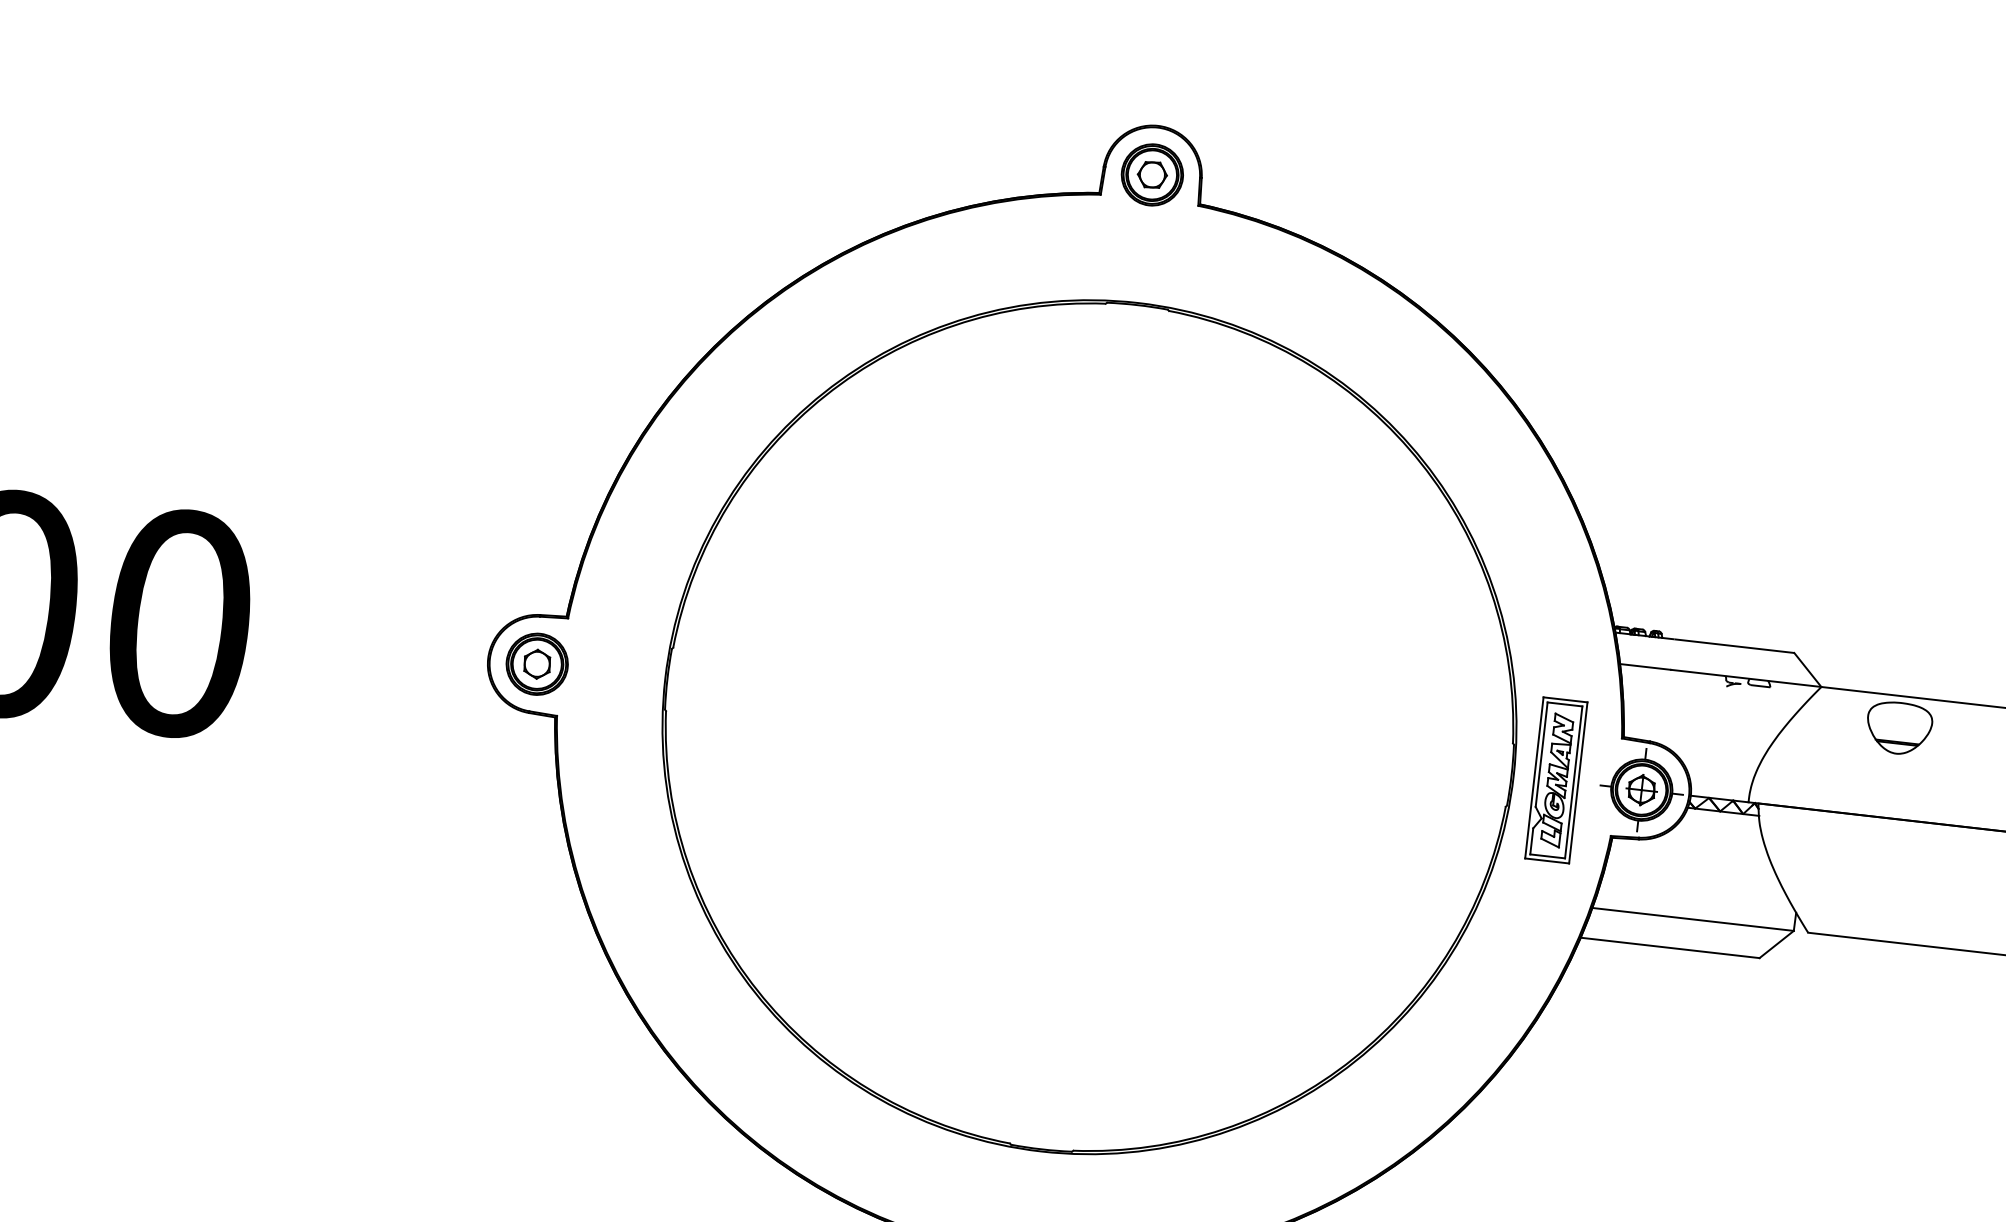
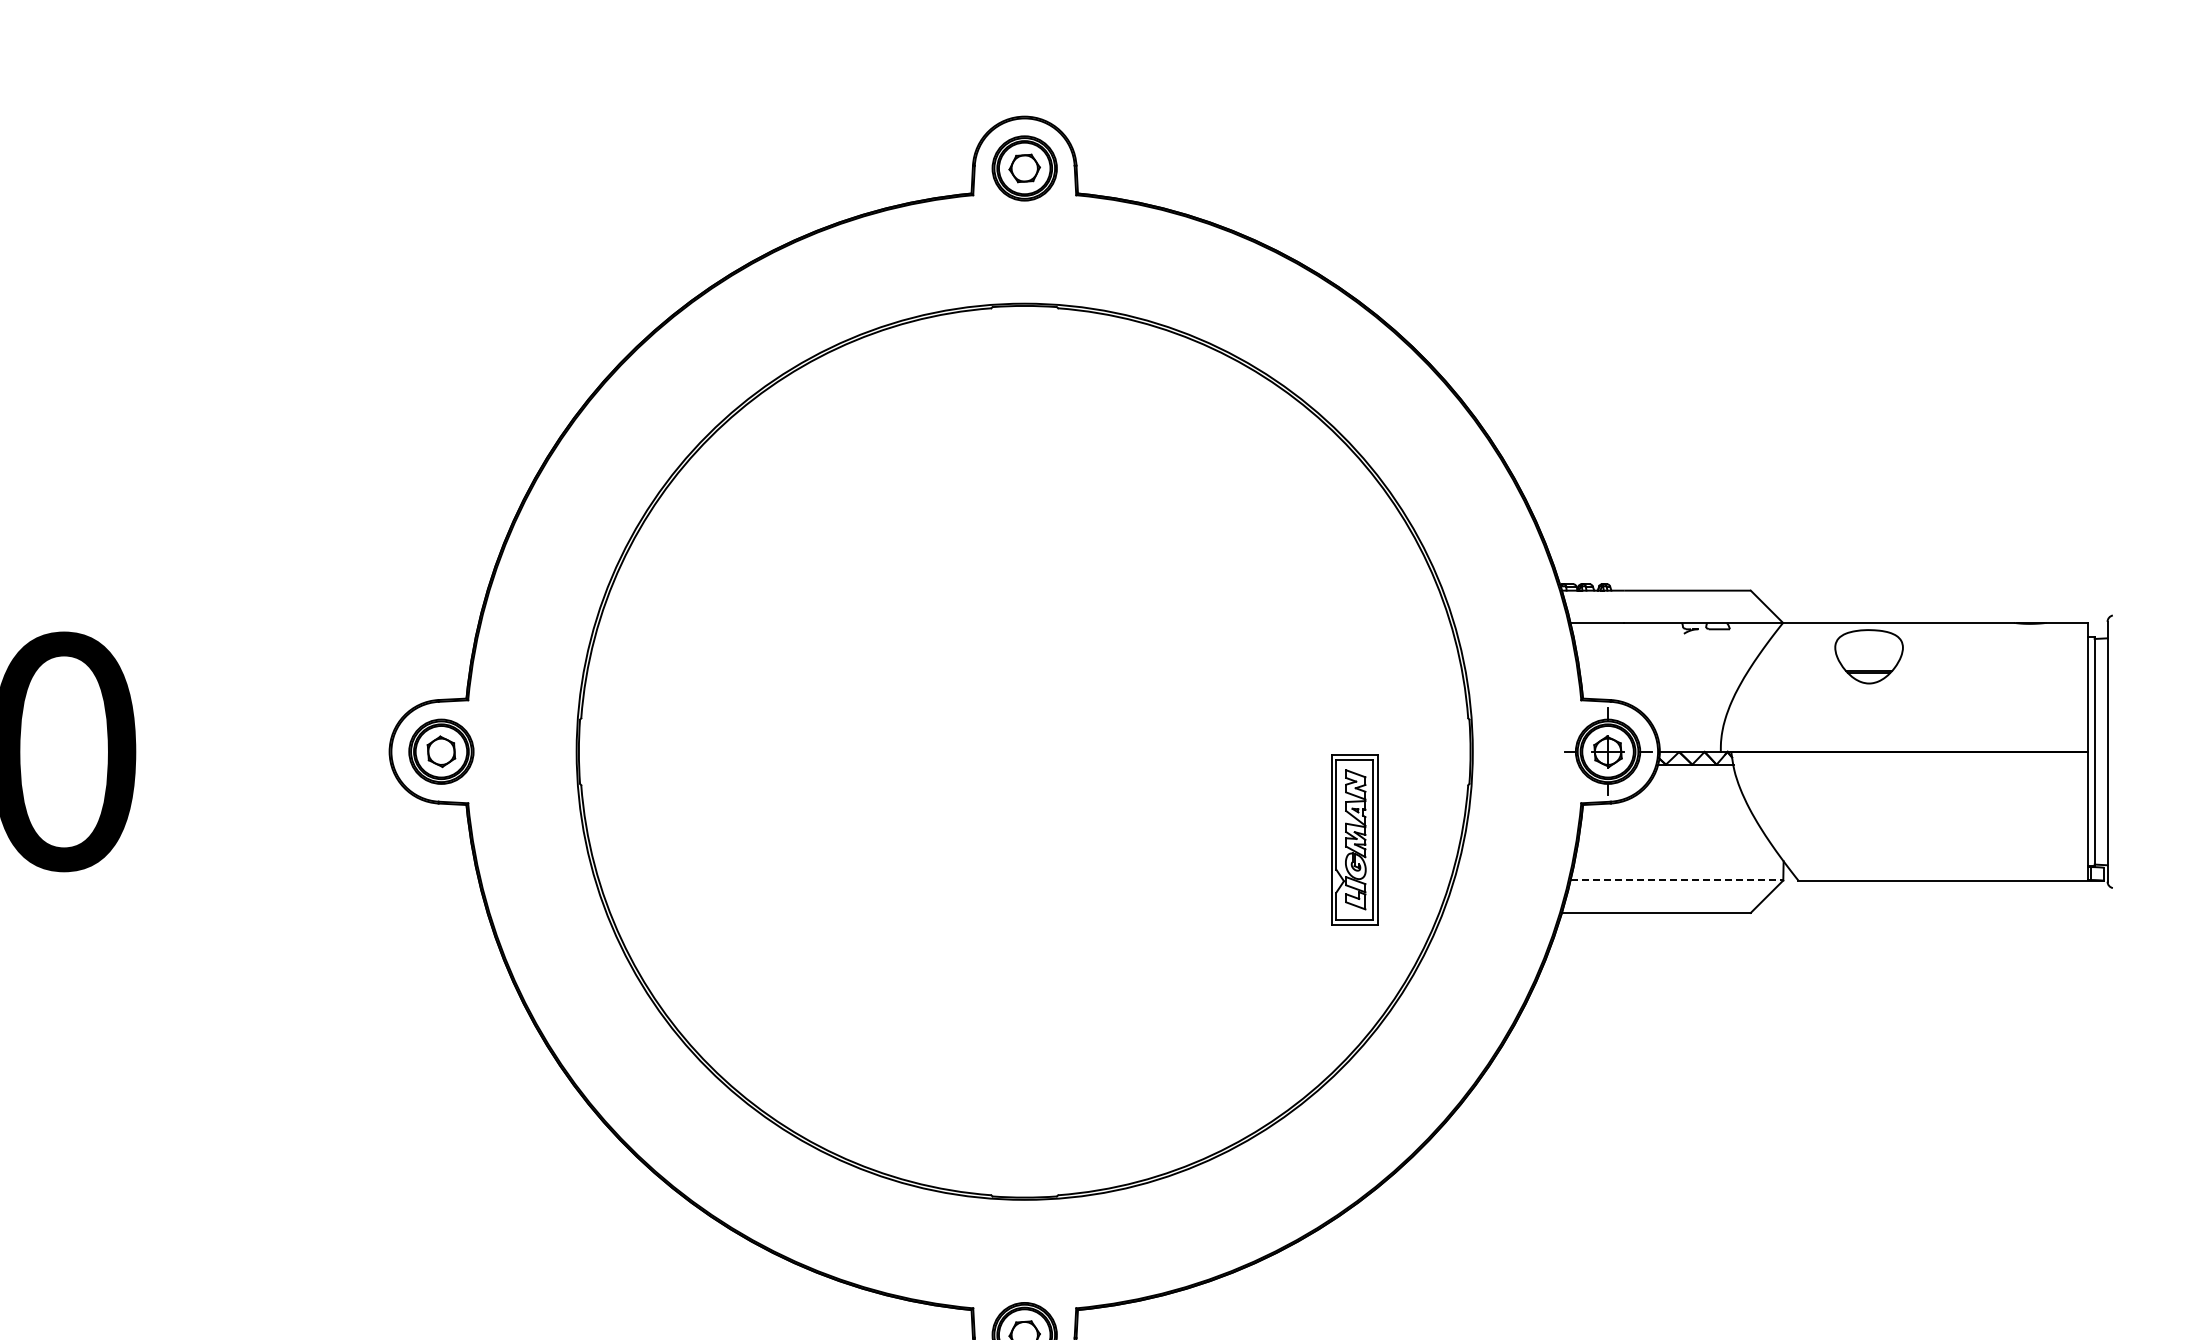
part: (1556, 780) -> (1354, 839), moved
line: (1693, 919) -> (1677, 880), solid -> dashed

